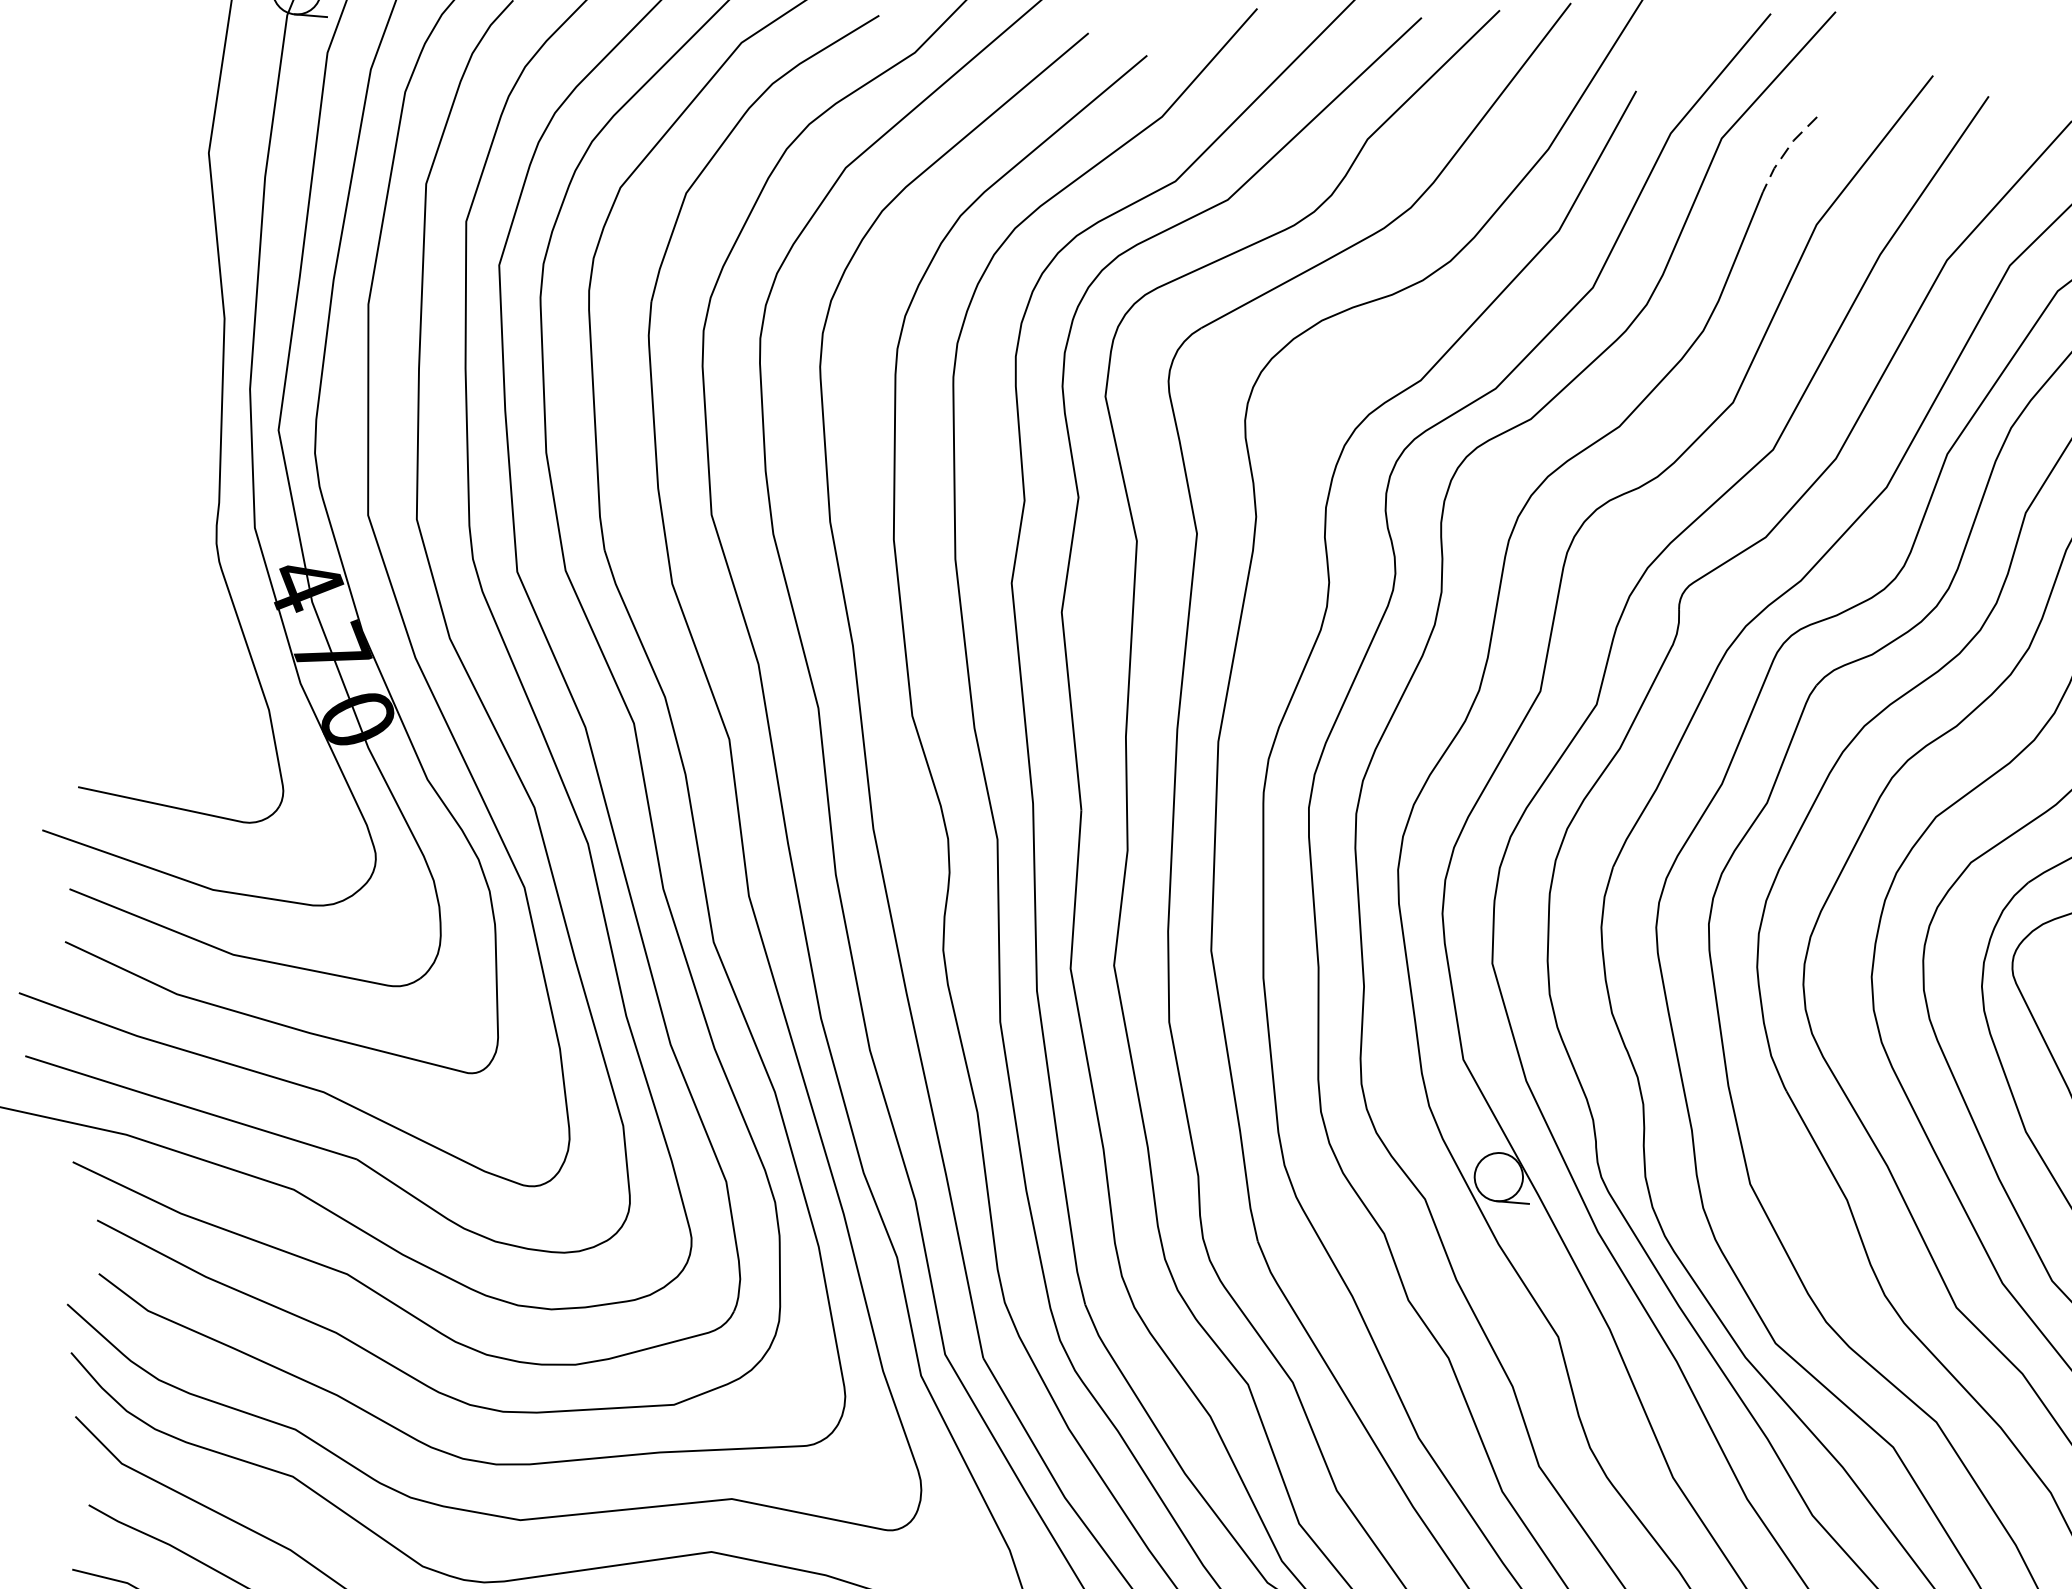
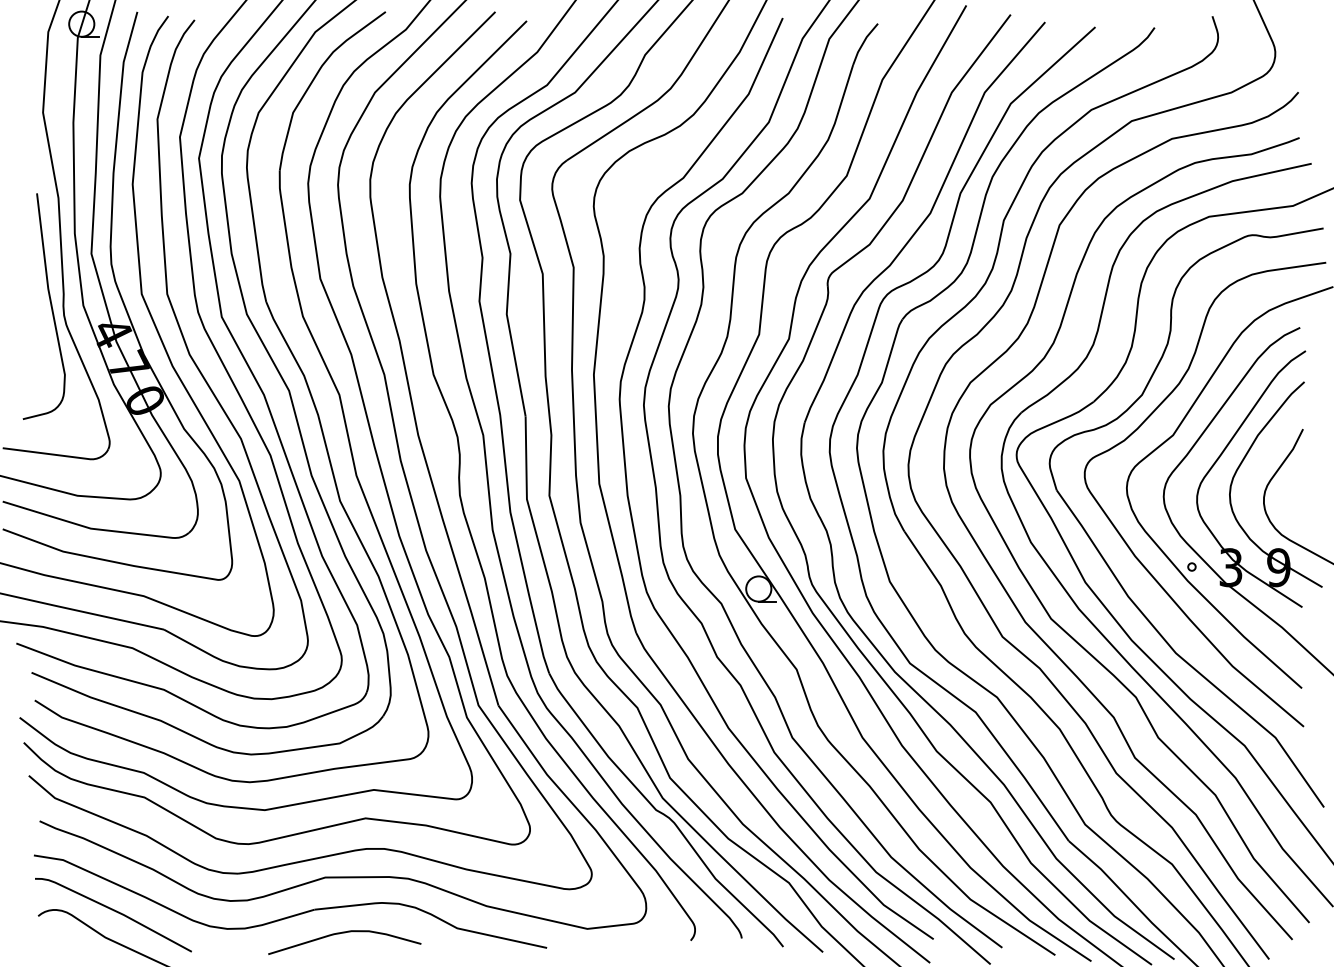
line: (1786, 152) -> (863, 43), dashed -> solid
curve: (191, 524) -> (50, 306), added

